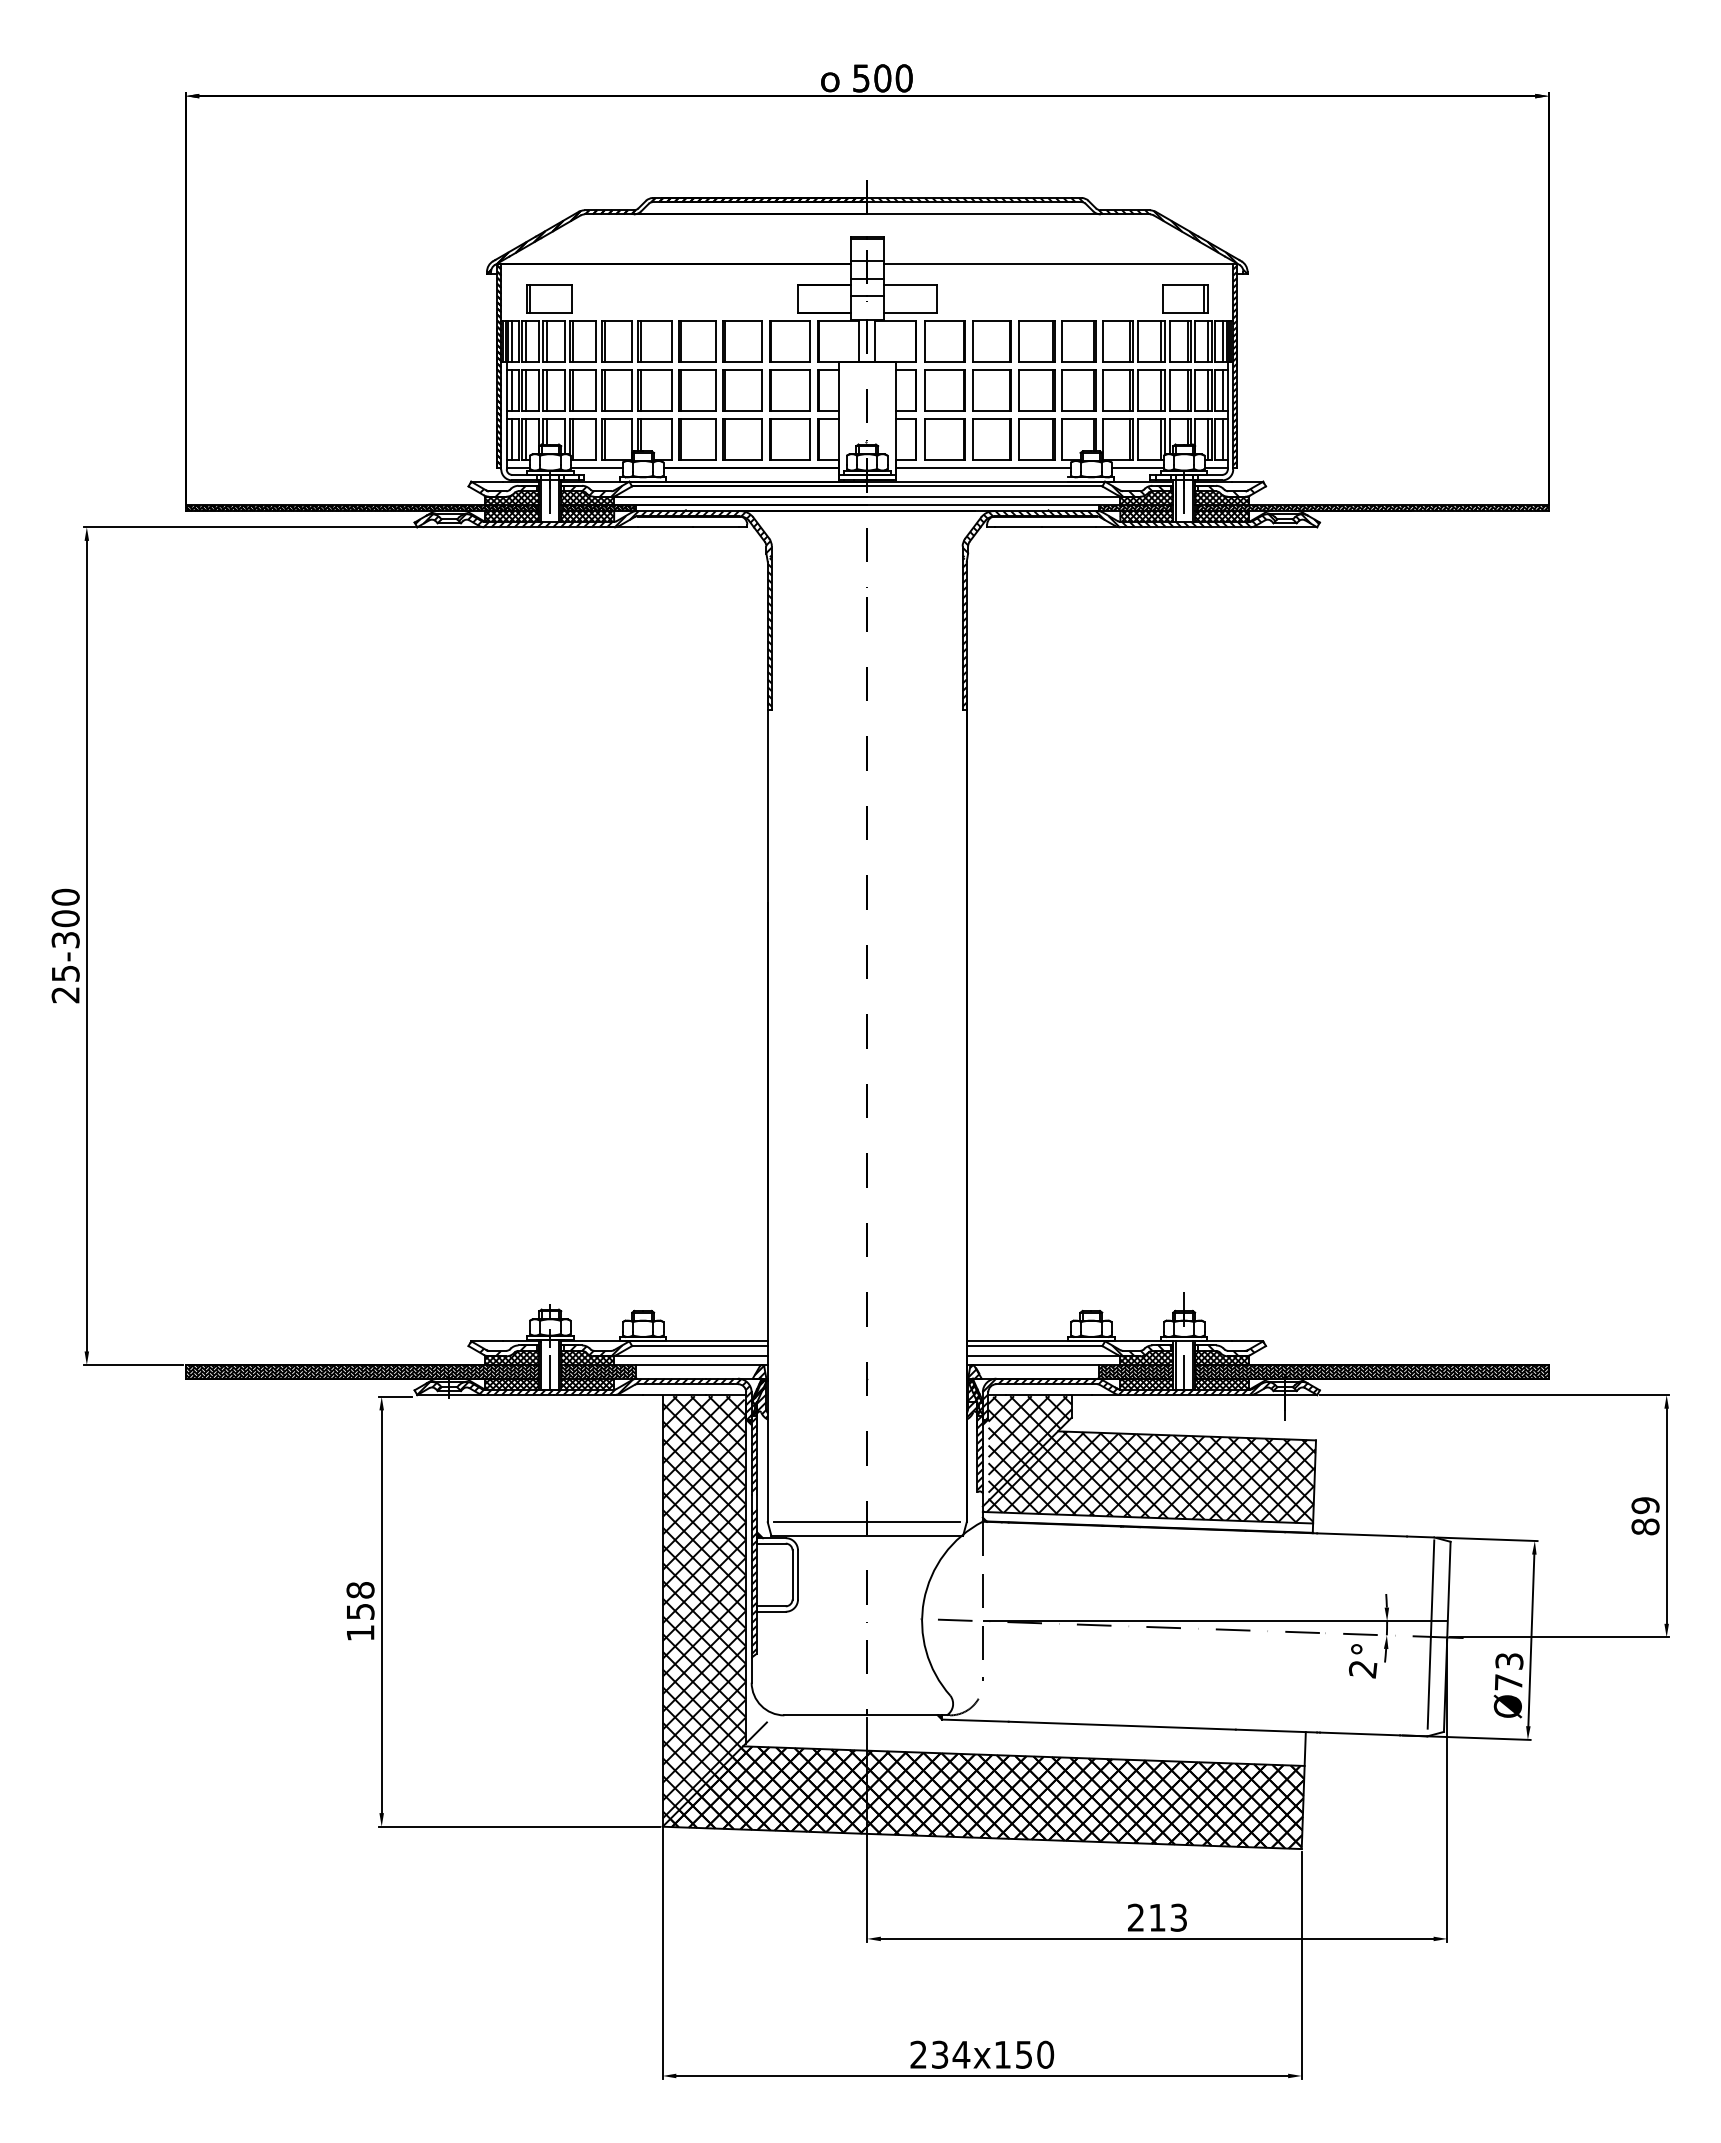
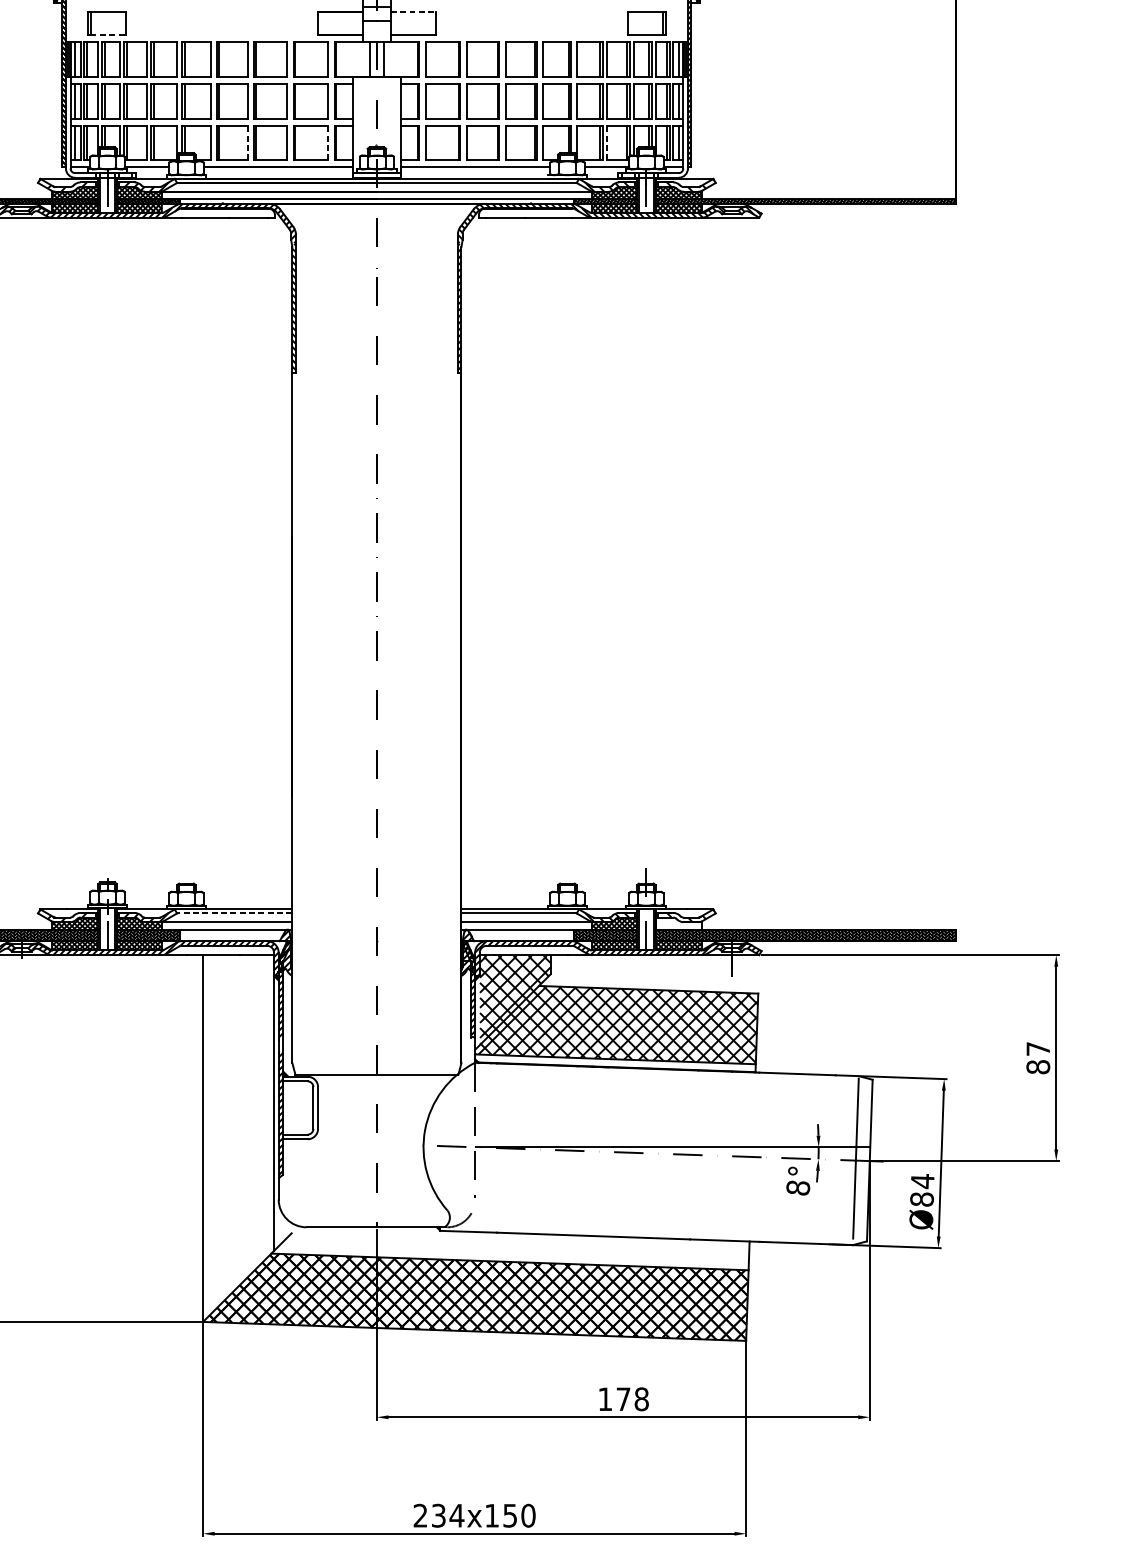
line: (910, 285) -> (413, 12), solid -> dashed
line: (550, 312) -> (107, 35), solid -> dashed
line: (715, 438) -> (247, 142), solid -> dashed
line: (809, 438) -> (327, 142), solid -> dashed
line: (1138, 438) -> (607, 142), solid -> dashed
line: (699, 1346) -> (234, 913), solid -> dashed
hatch: (1222, 1357) -> (678, 923), removed
text: (1645, 1505) -> (1038, 1048), 89 -> 87
line: (866, 1522) -> (376, 1063), removed
hatch: (703, 1607) -> (237, 1135), removed
text: (1363, 1669) -> (798, 1188), 2° -> 8°
text: (1508, 1671) -> (921, 1190), Ø73 -> Ø84
text: (1157, 1917) -> (623, 1399), 213 -> 178

